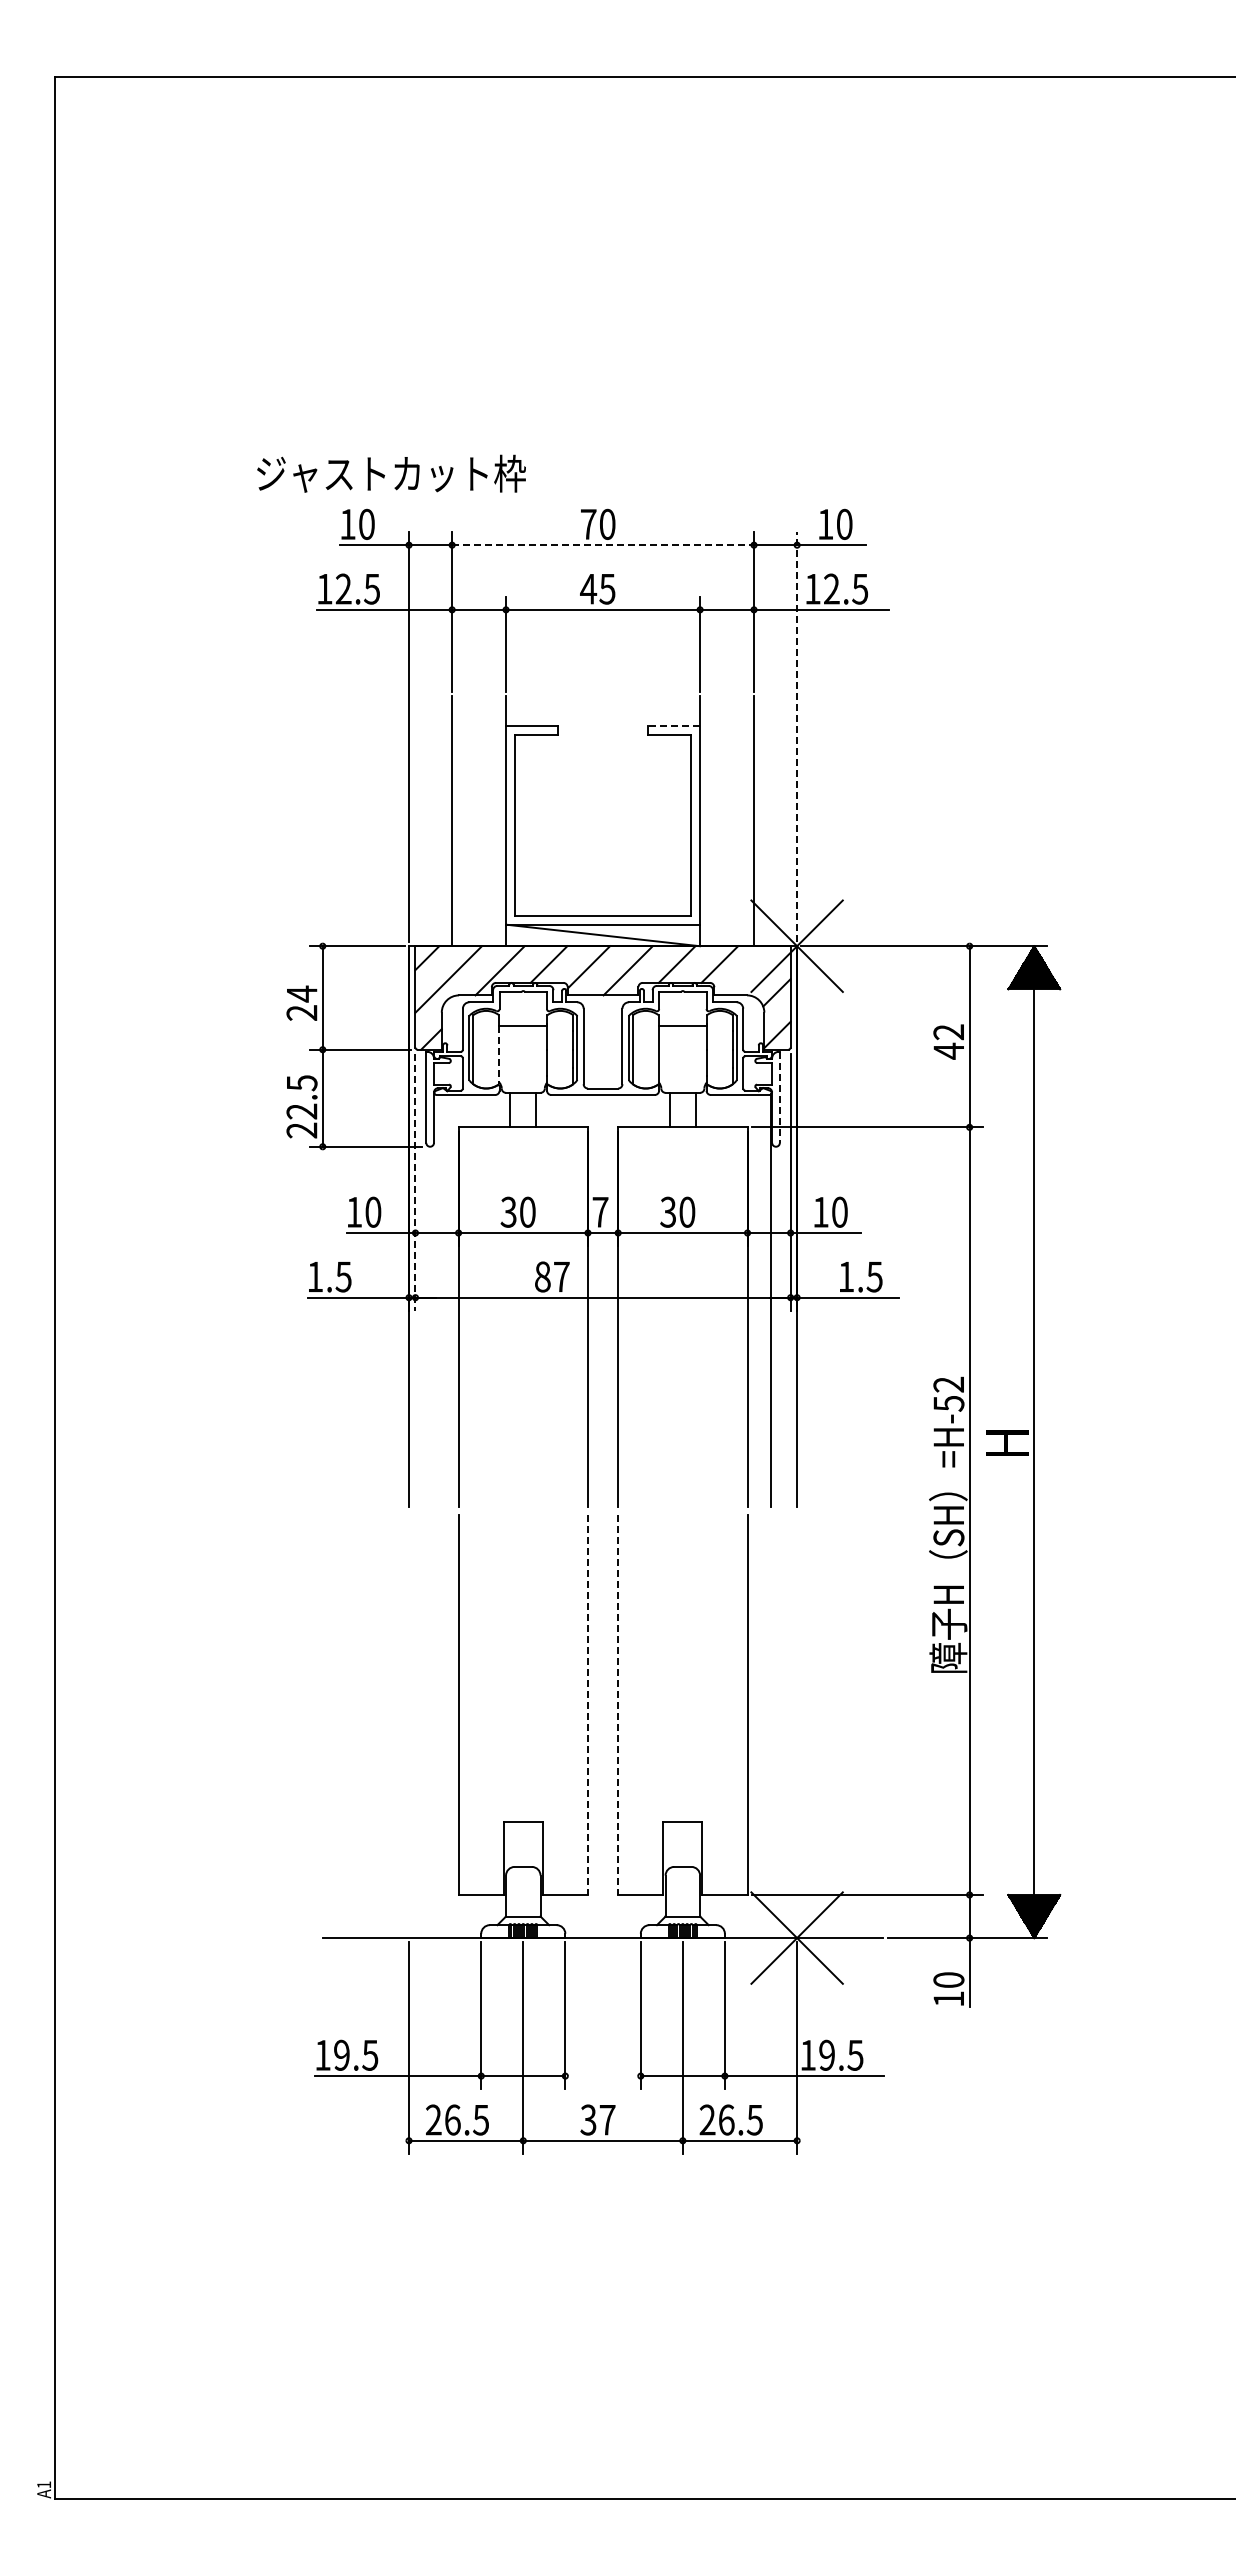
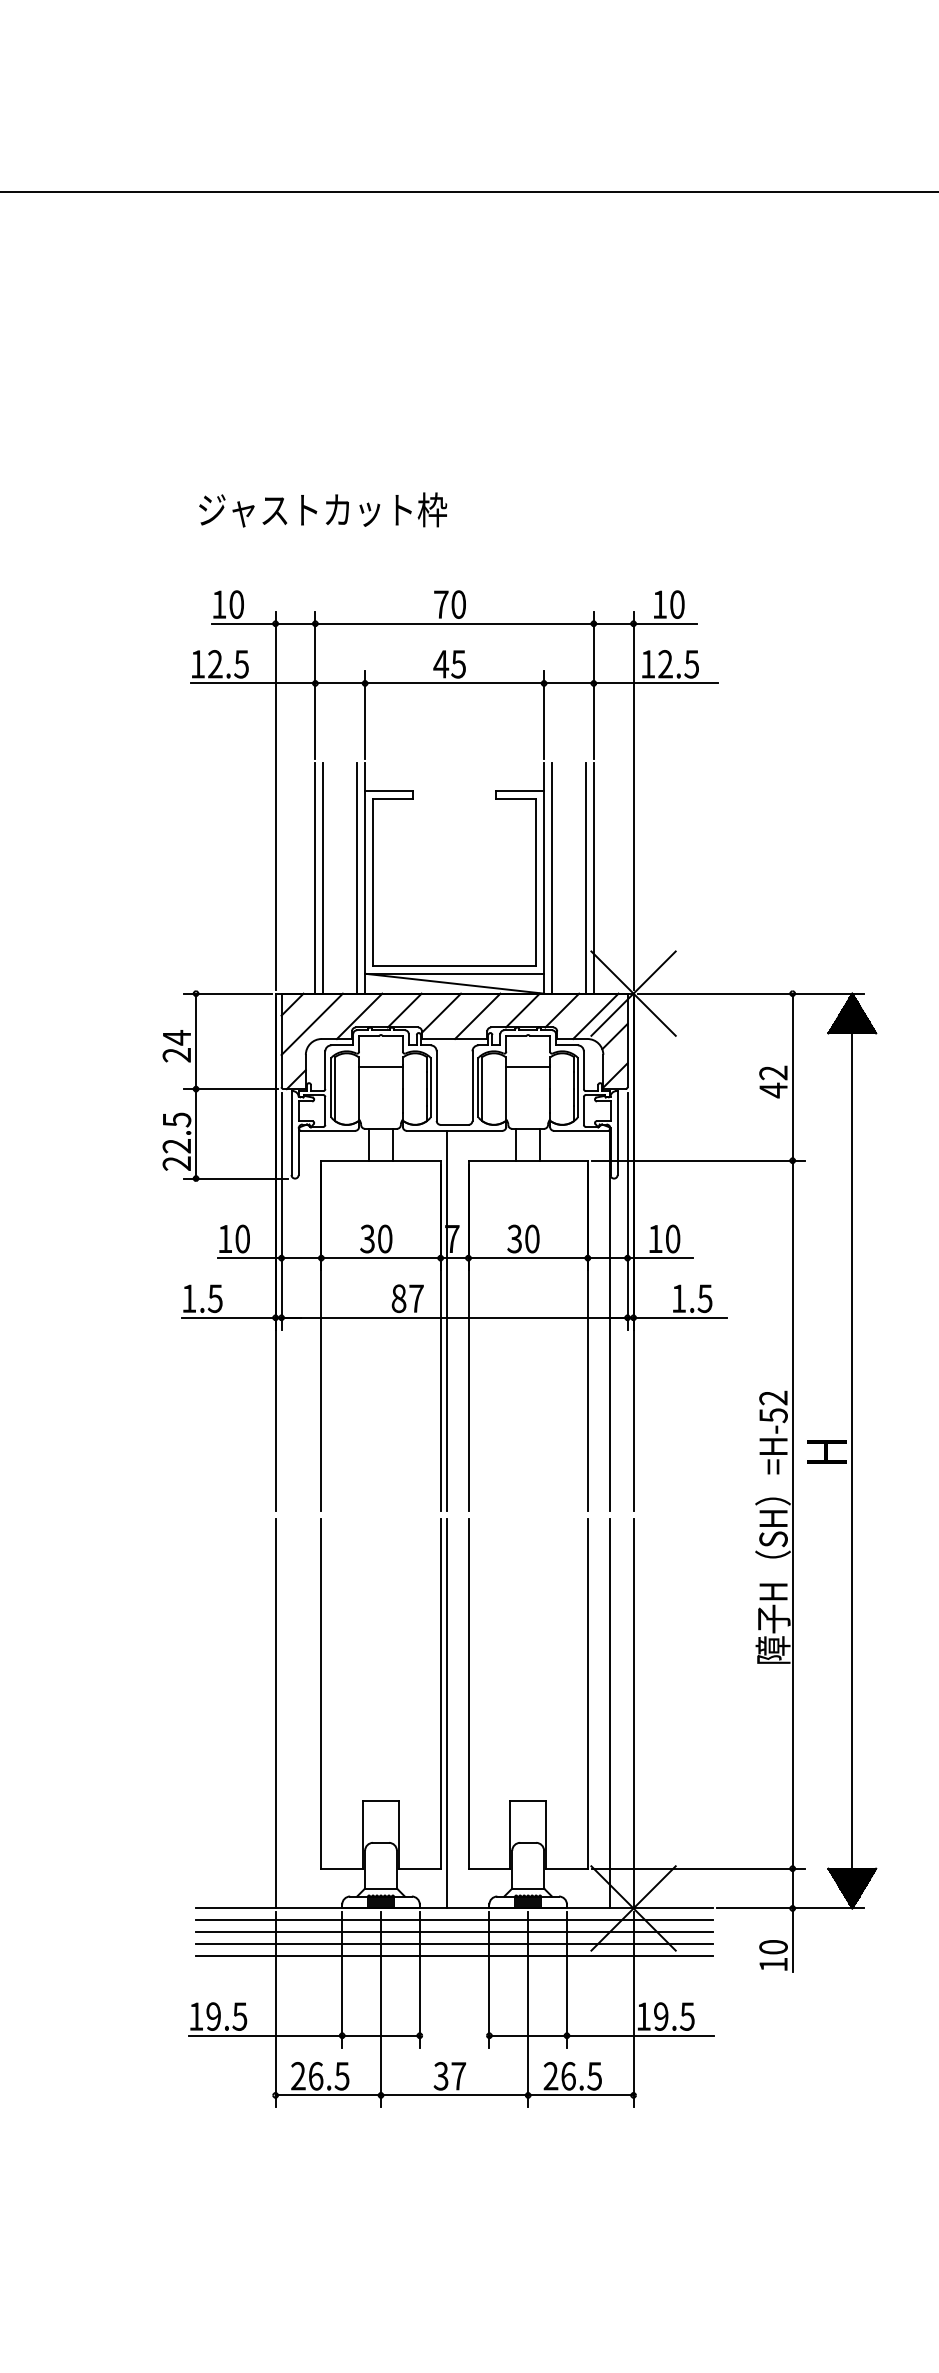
text: (391, 473) -> (323, 509), moved
line: (603, 545) -> (454, 624), dashed -> solid
line: (674, 726) -> (520, 790), dashed -> solid
line: (797, 737) -> (633, 801), dashed -> solid
line: (460, 821) -> (323, 878), added
line: (497, 821) -> (357, 878), added
line: (708, 821) -> (551, 878), added
line: (745, 821) -> (585, 878), added
line: (755, 970) -> (595, 1016), added
line: (499, 1055) -> (359, 1094), dashed -> solid
line: (779, 1097) -> (617, 1133), dashed -> solid
line: (415, 1182) -> (281, 1211), dashed -> solid
line: (594, 1300) -> (446, 1320), added
line: (587, 1705) -> (440, 1693), dashed -> solid
line: (618, 1705) -> (468, 1693), dashed -> solid
line: (409, 1726) -> (276, 1713), added
line: (594, 1726) -> (446, 1713), added
line: (771, 1726) -> (609, 1713), added
line: (797, 1726) -> (633, 1713), added
line: (602, 1951) -> (454, 1920), added
line: (602, 1963) -> (454, 1931), added
line: (602, 1976) -> (454, 1943), added
line: (602, 1989) -> (454, 1955), added

